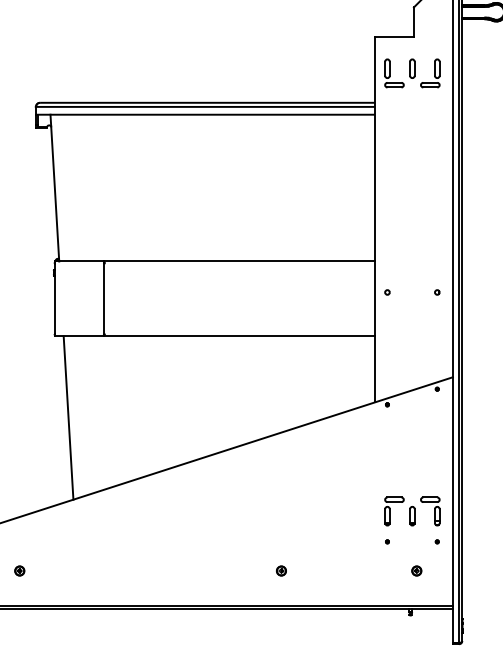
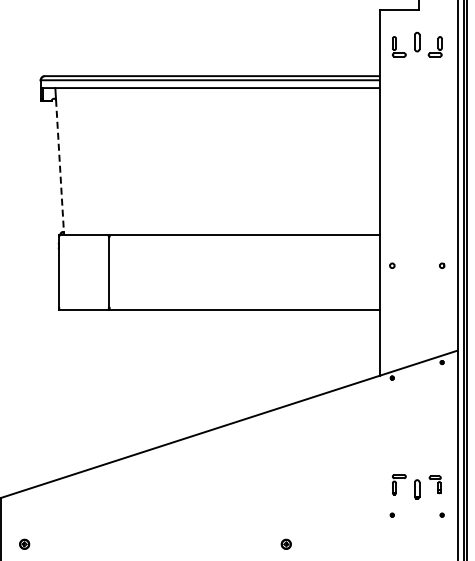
part: (394, 73) -> (399, 46), size x0.7
part: (430, 73) -> (435, 46), size x0.7
line: (55, 194) -> (60, 167), solid -> dashed
line: (68, 417) -> (73, 390), removed
part: (394, 511) -> (399, 484), size x0.7
part: (430, 511) -> (435, 484), size x0.6
part: (416, 570) -> (421, 543), removed

